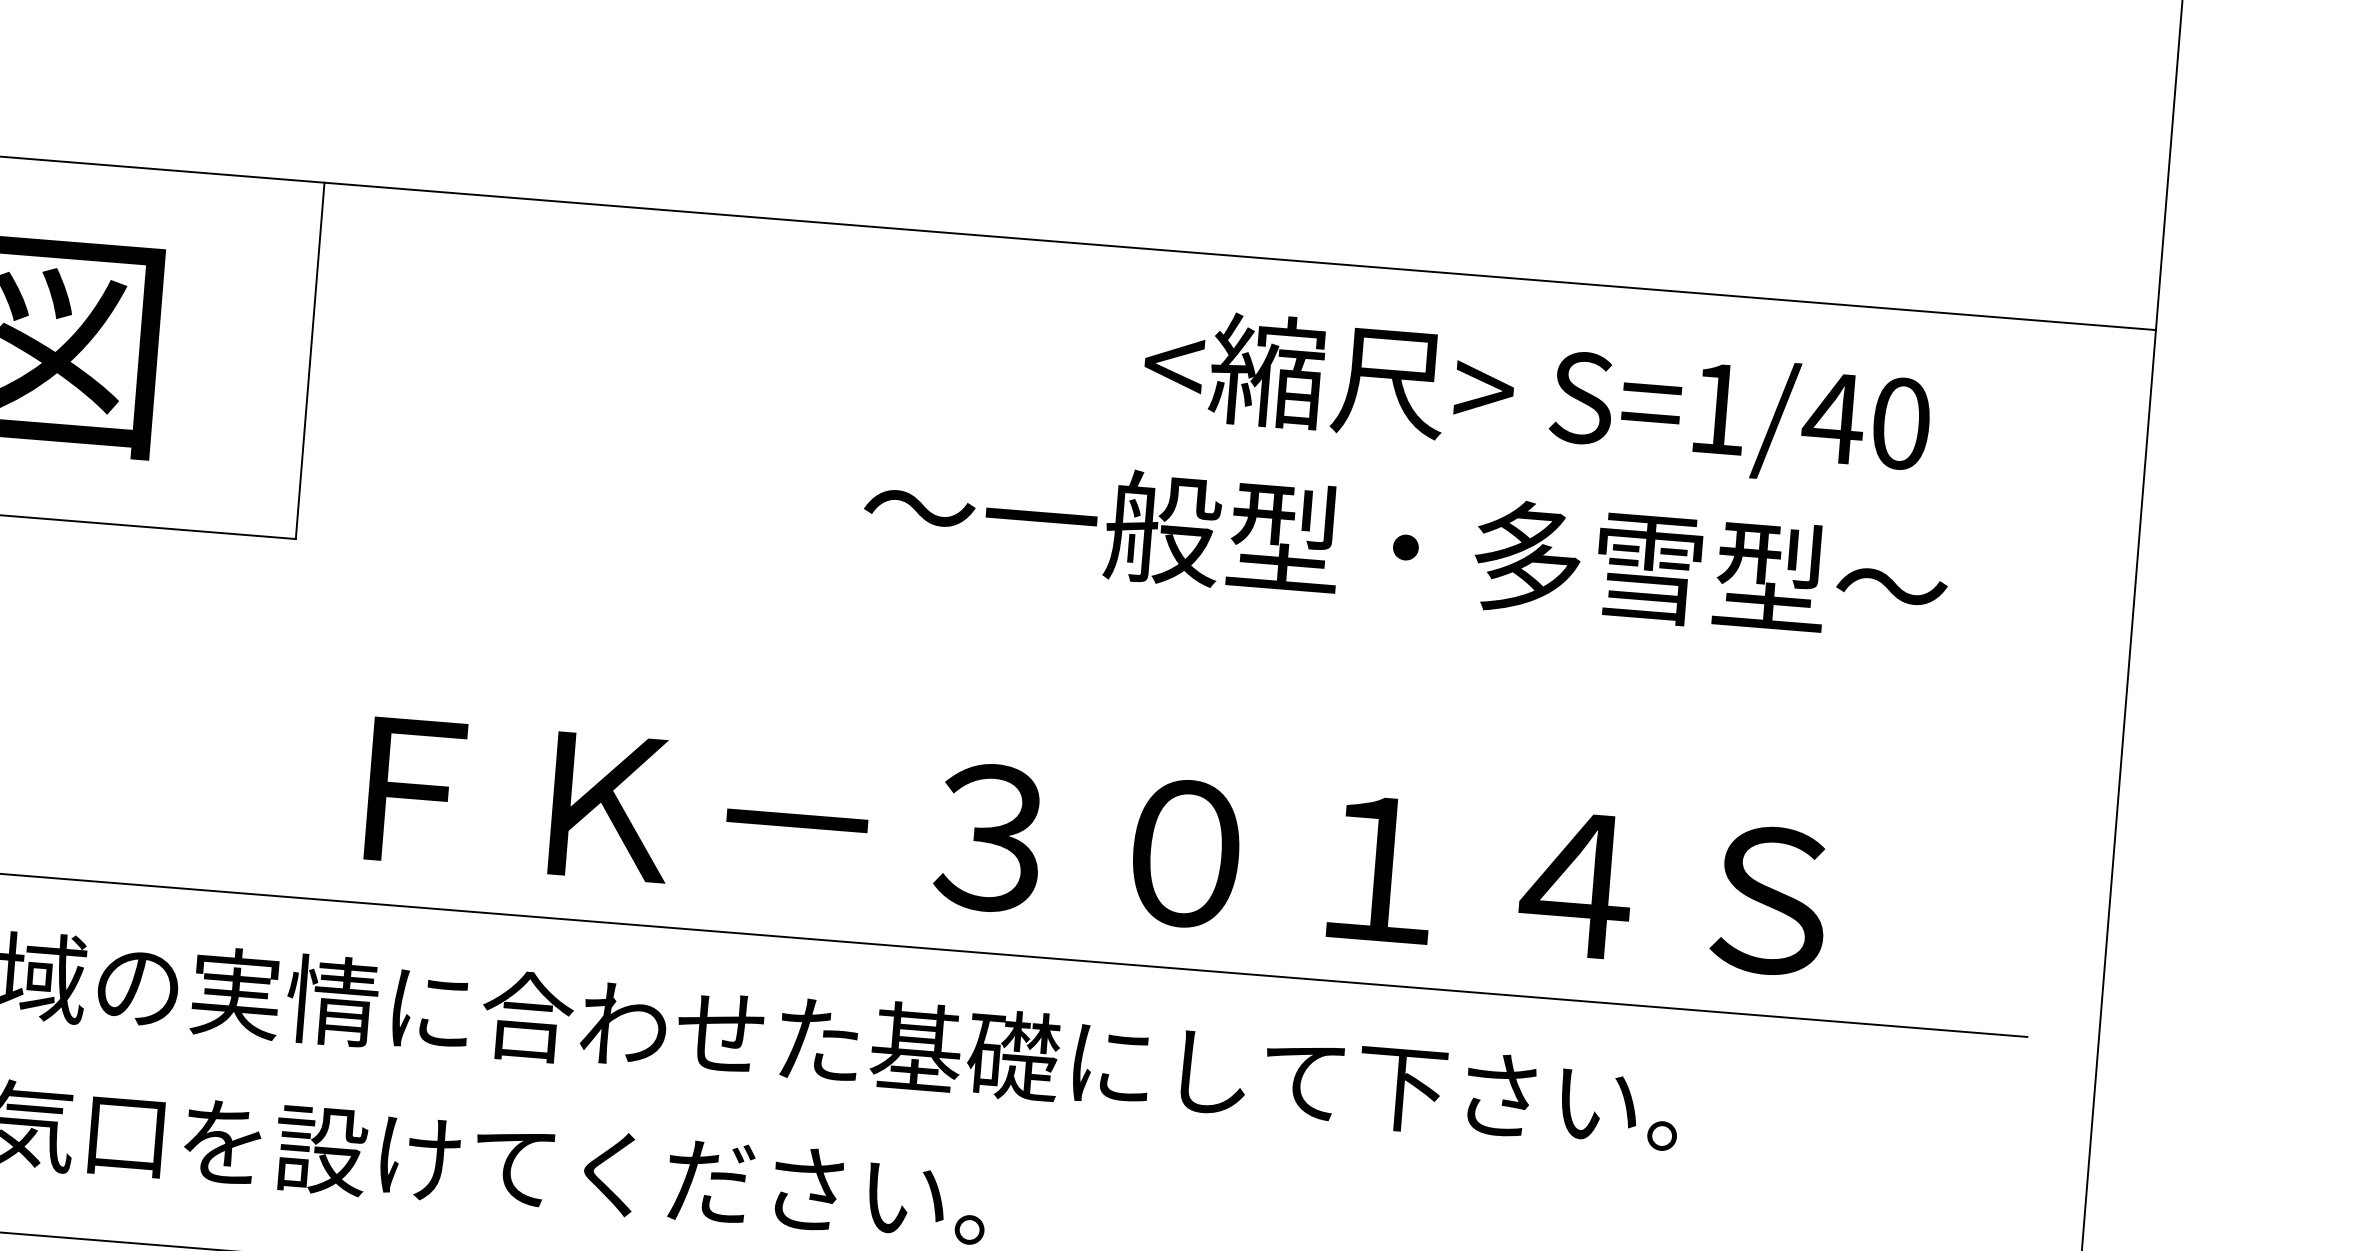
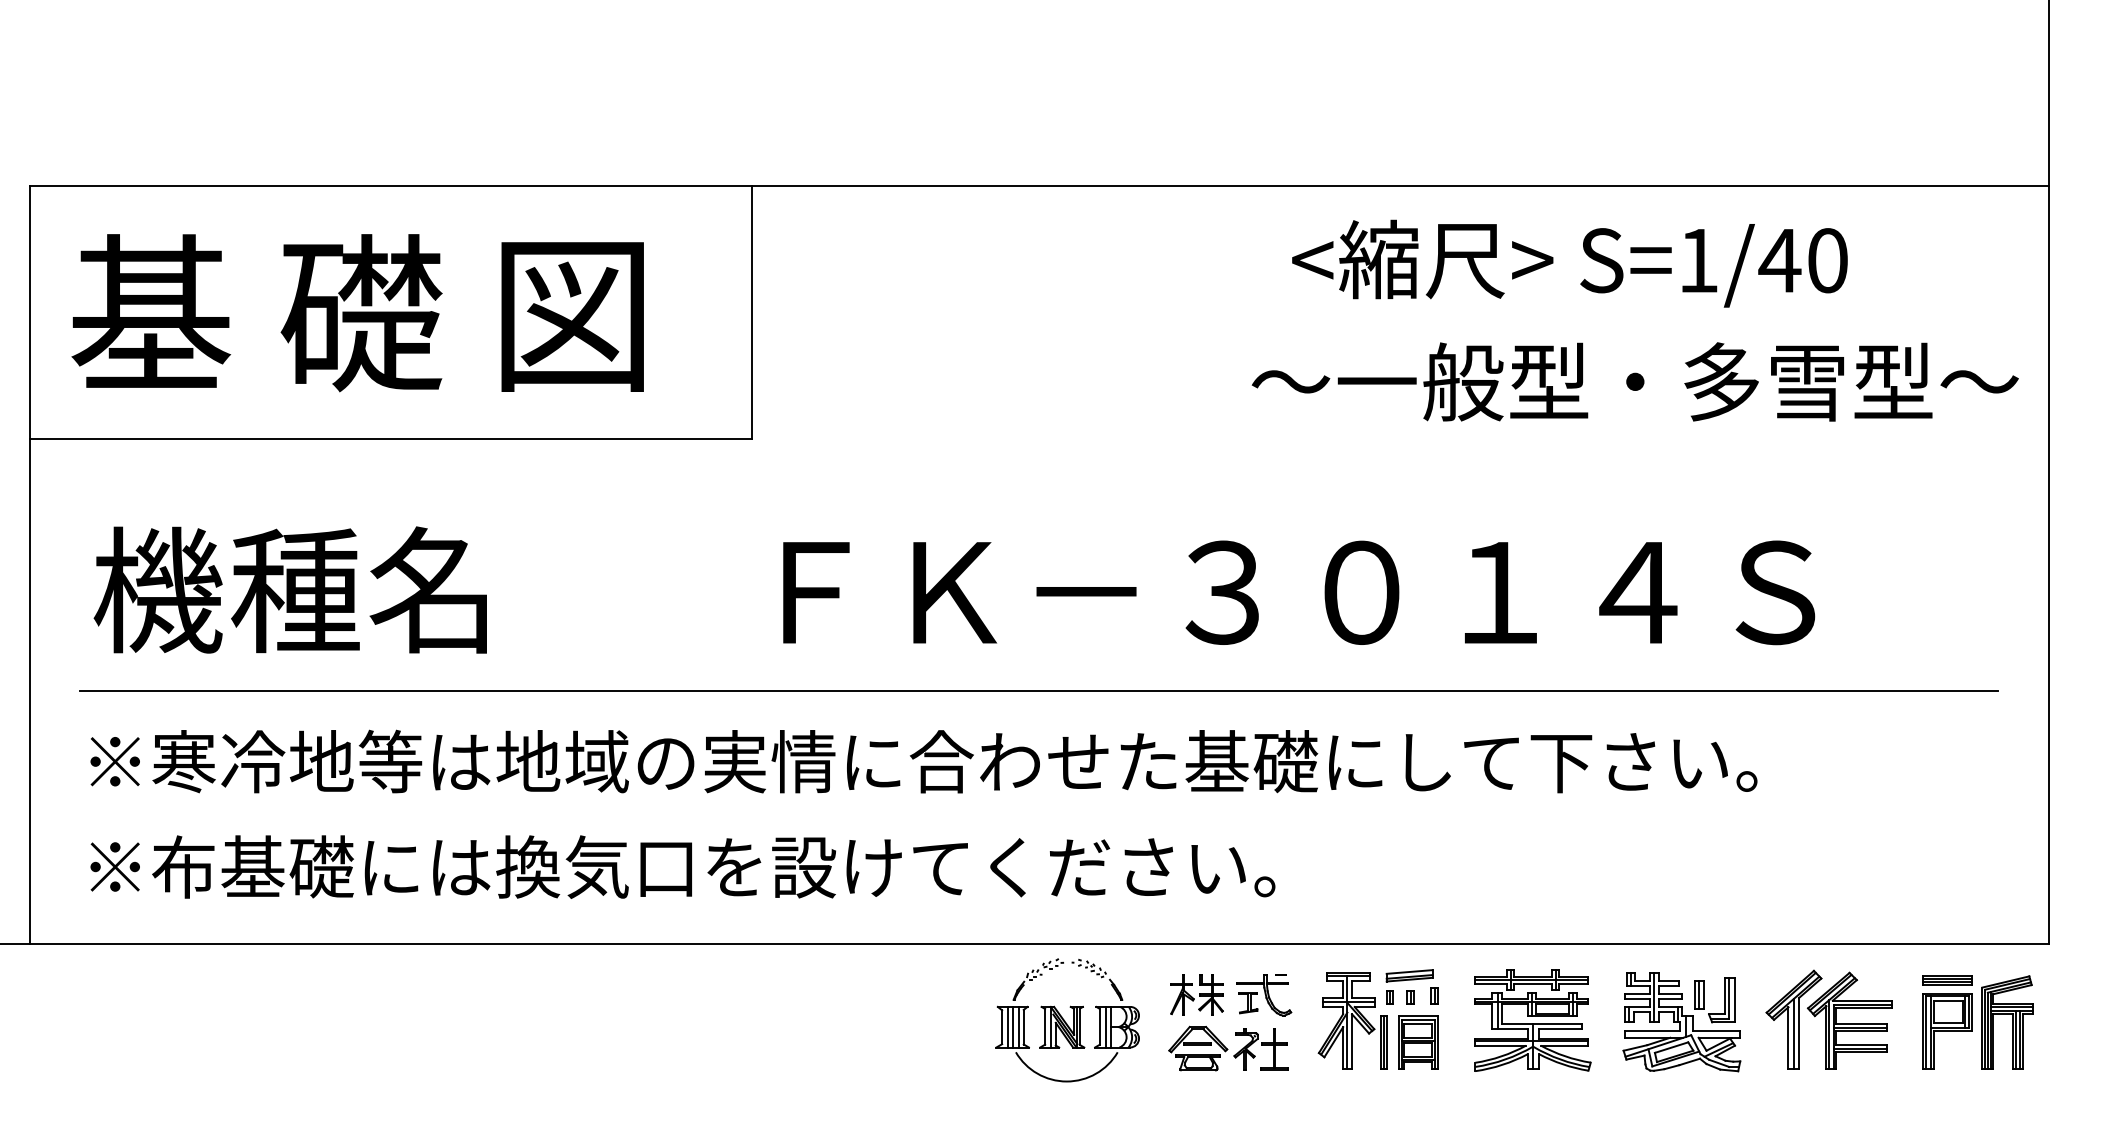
text: (1536, 398) -> (1569, 263), moved
text: (1404, 546) -> (1634, 381), moved
text: (1097, 846) -> (1299, 592), moved

